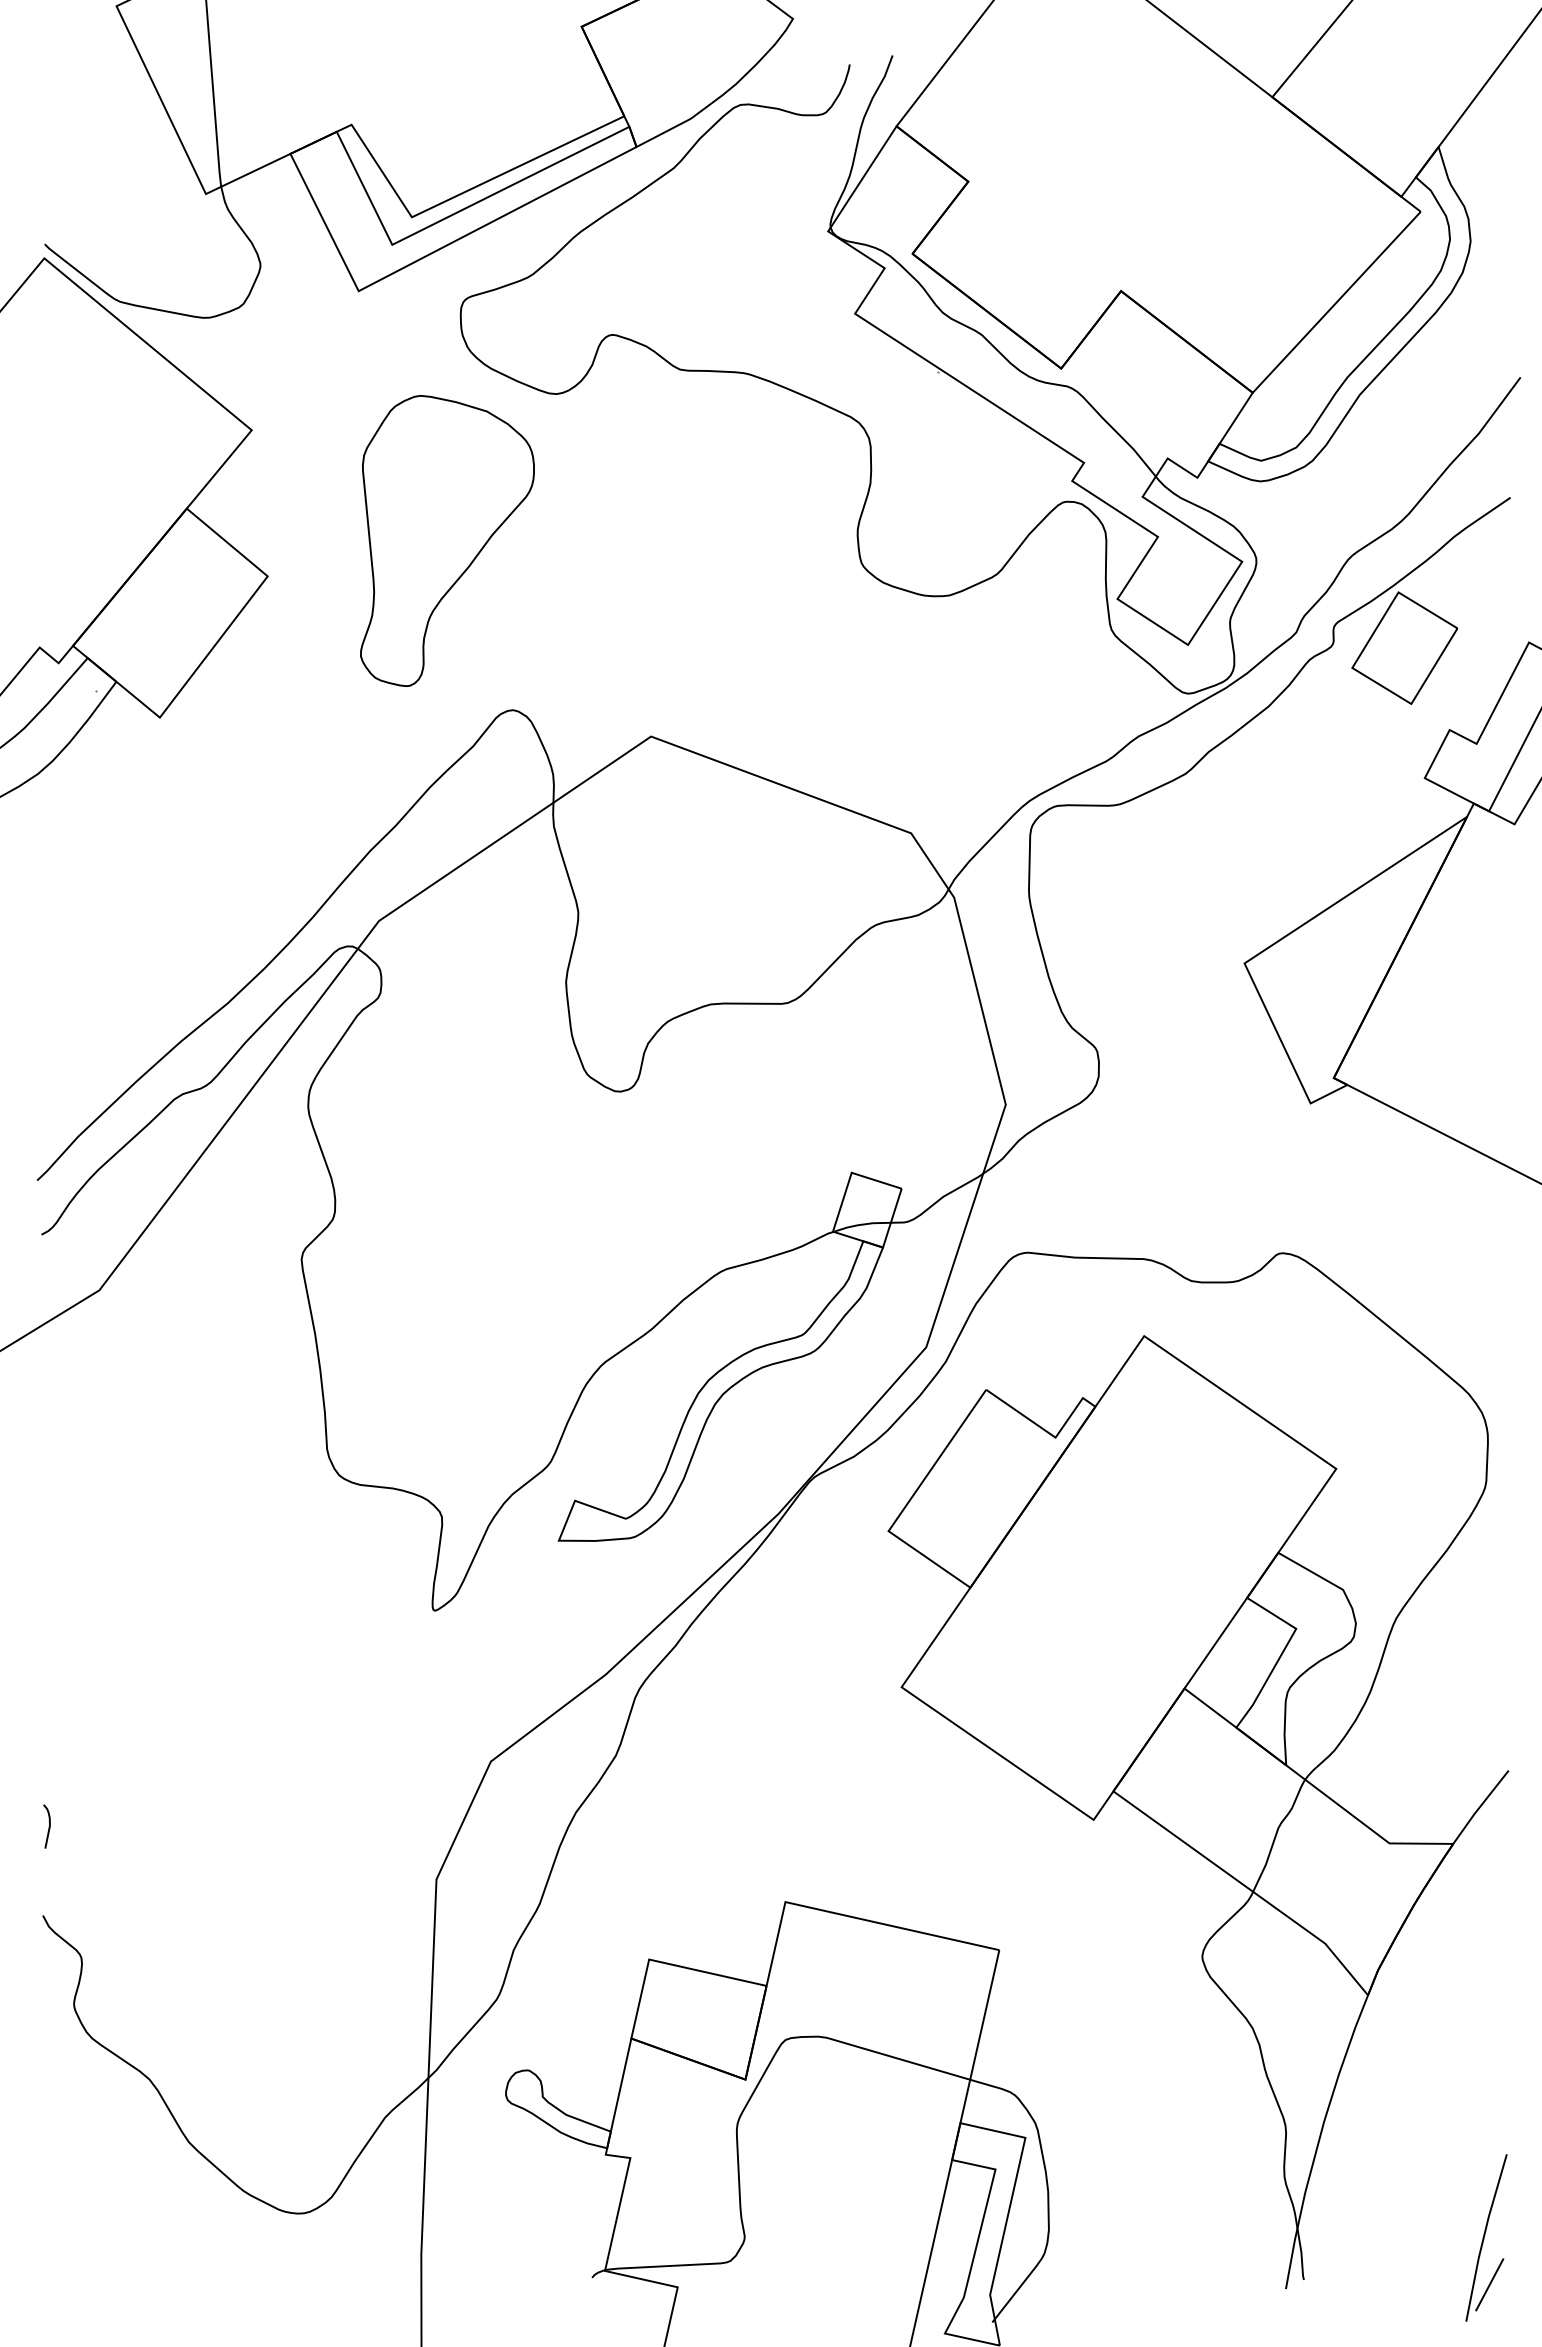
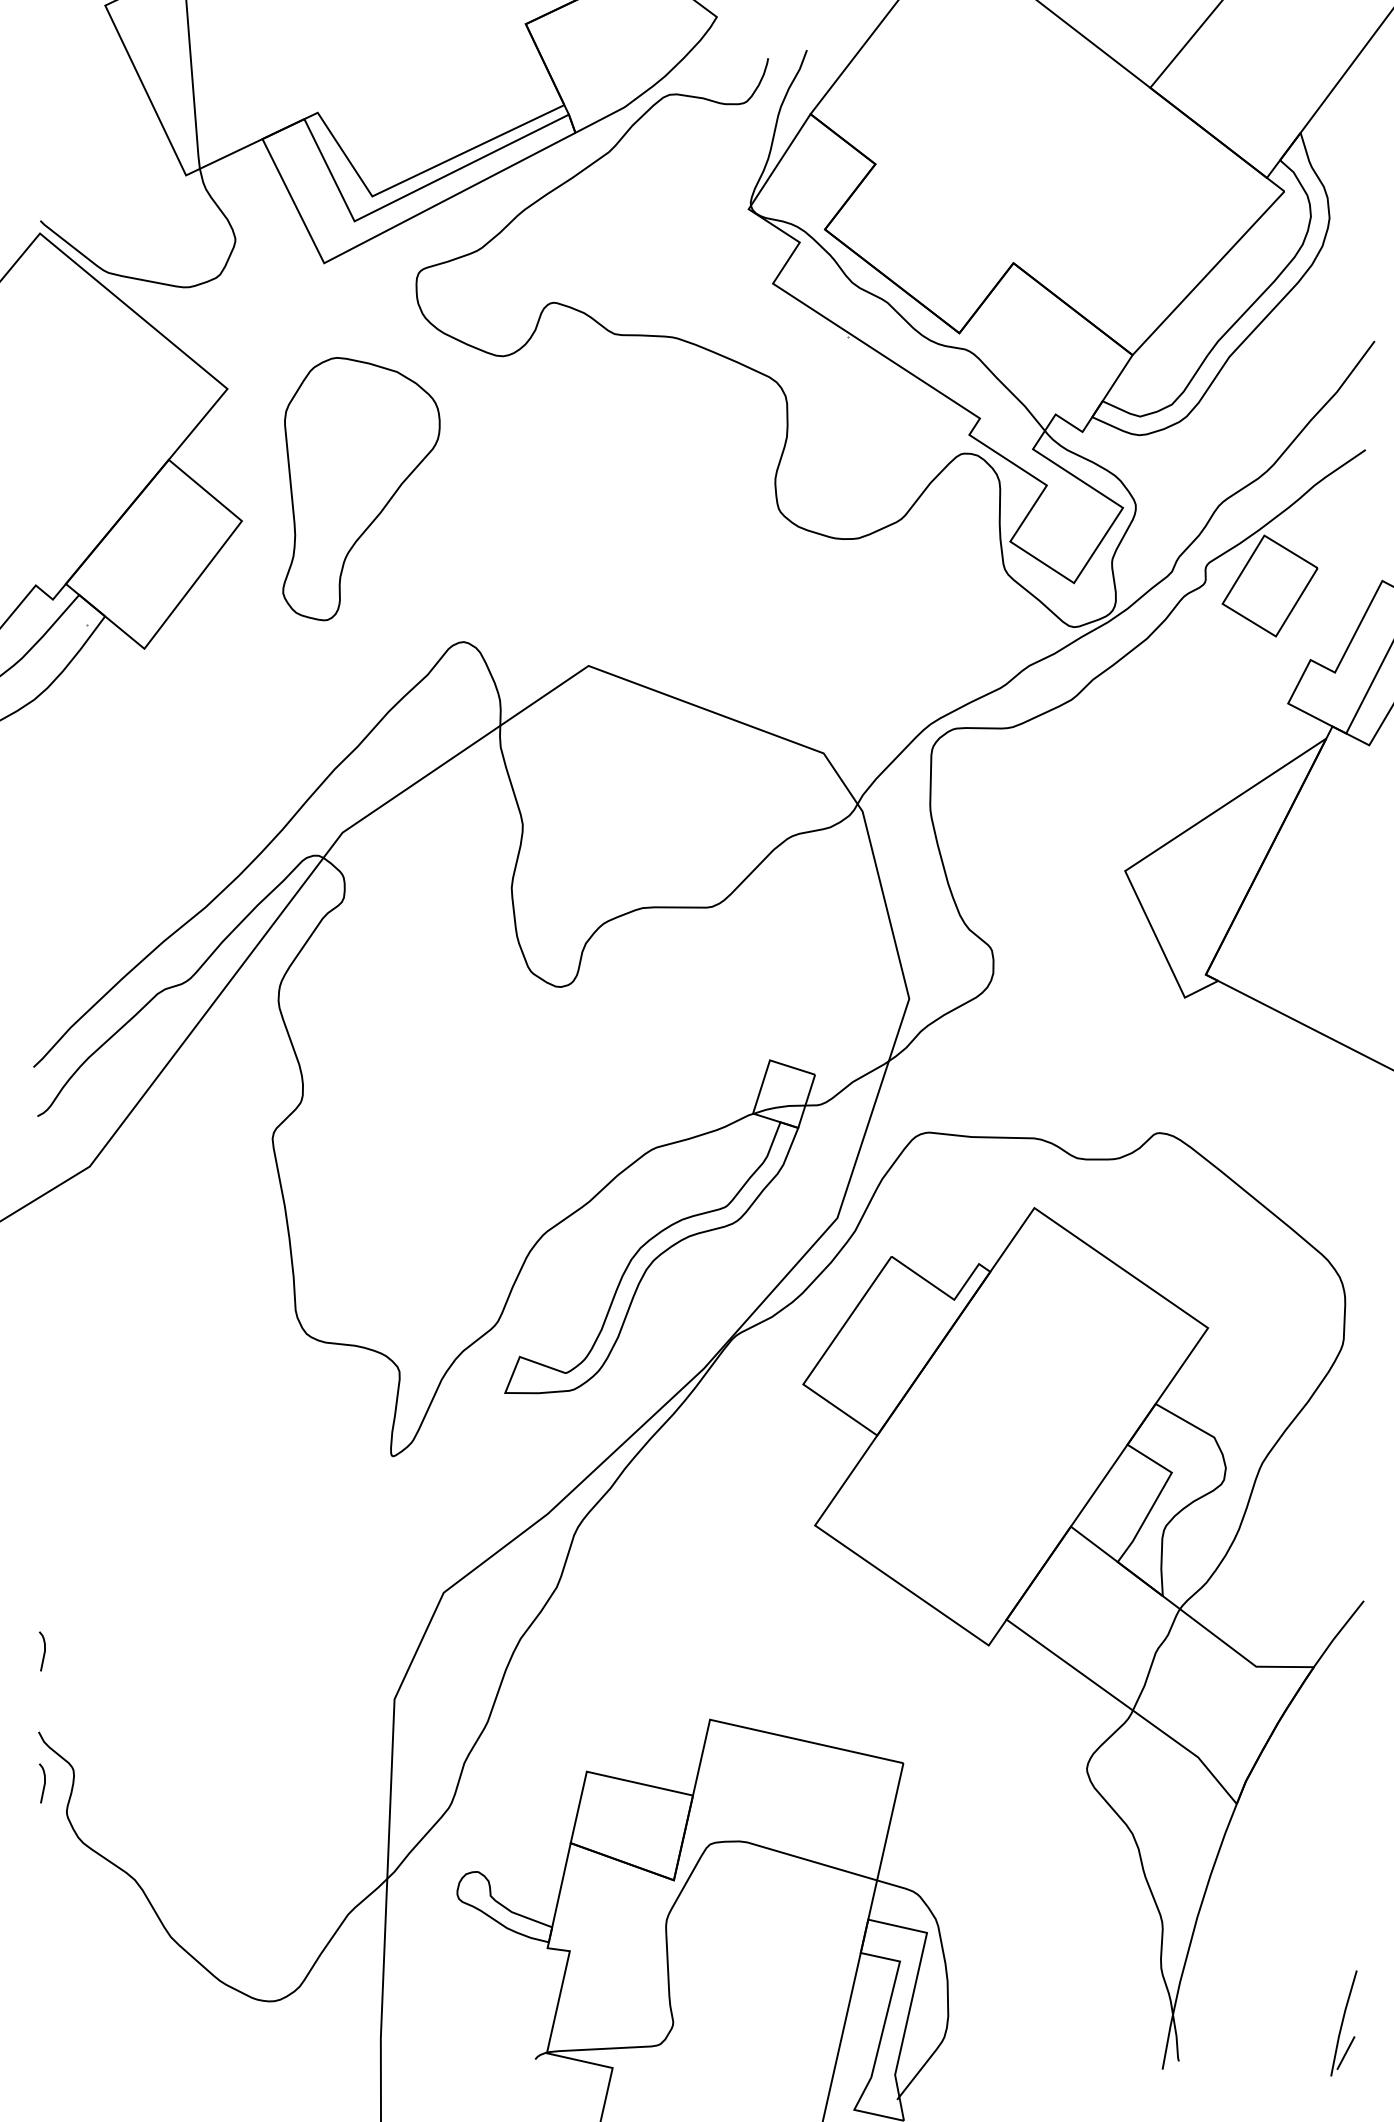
part: (447, 541) -> (361, 489), moved
curve: (48, 1973) -> (43, 1784), added
part: (1486, 2238) -> (1343, 2023), size x0.7

